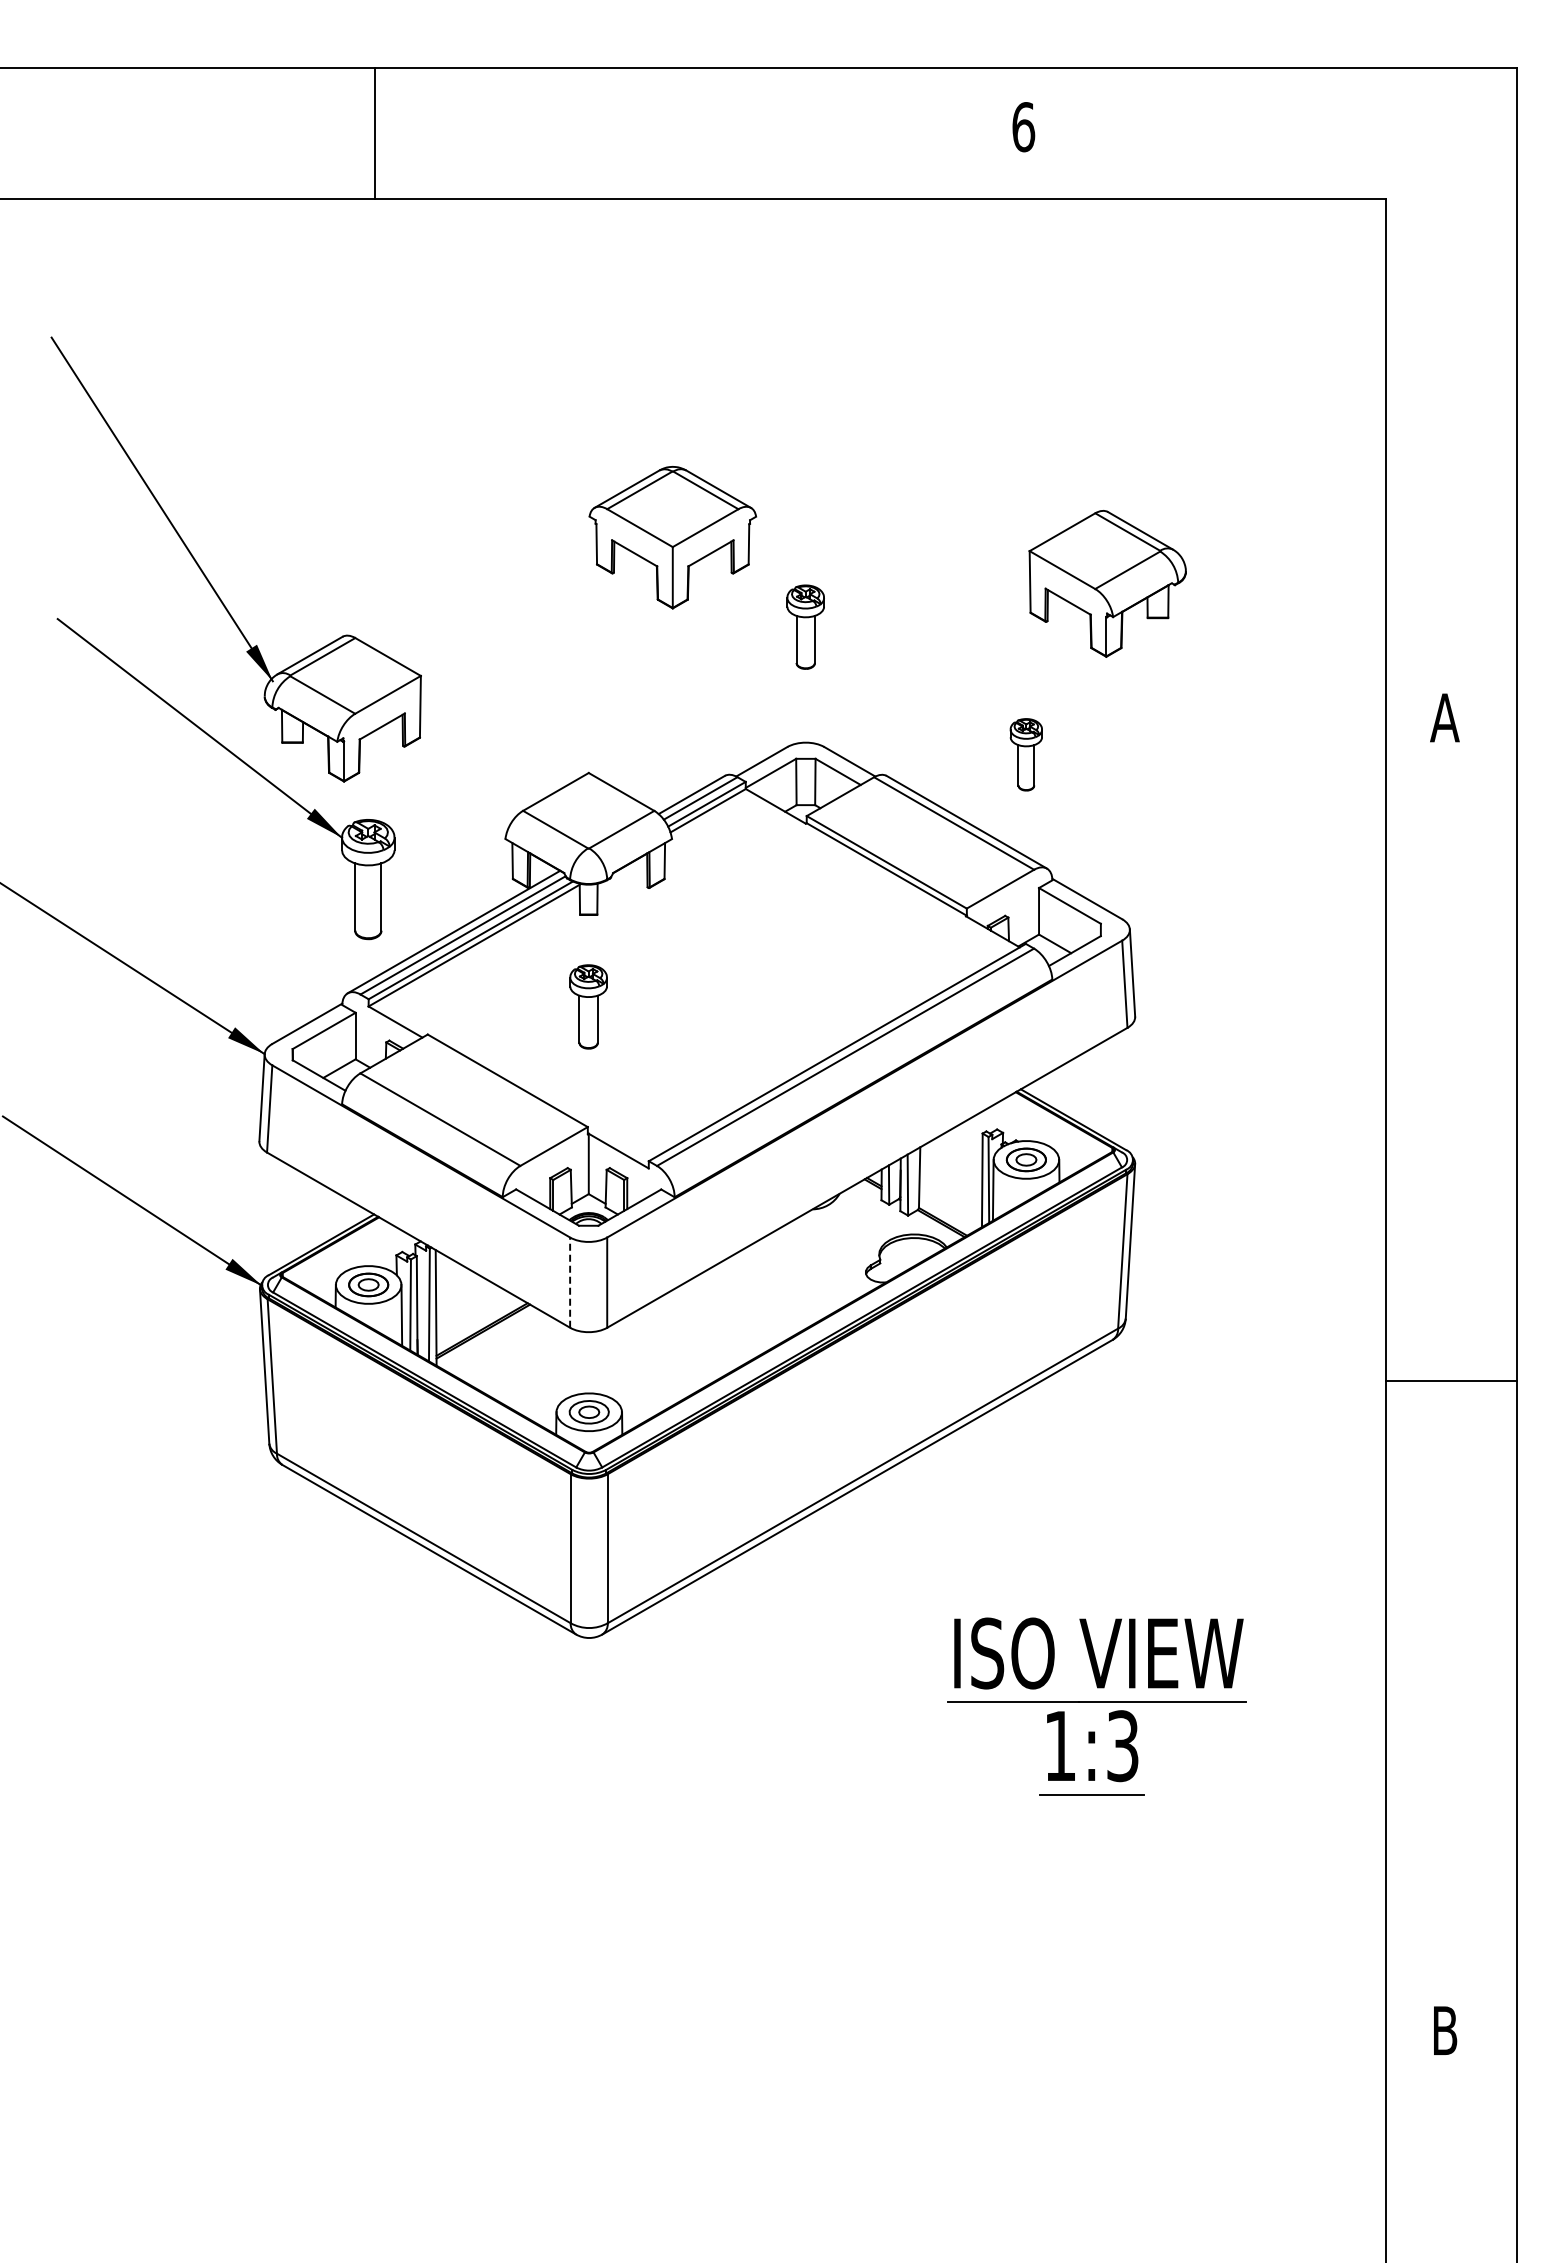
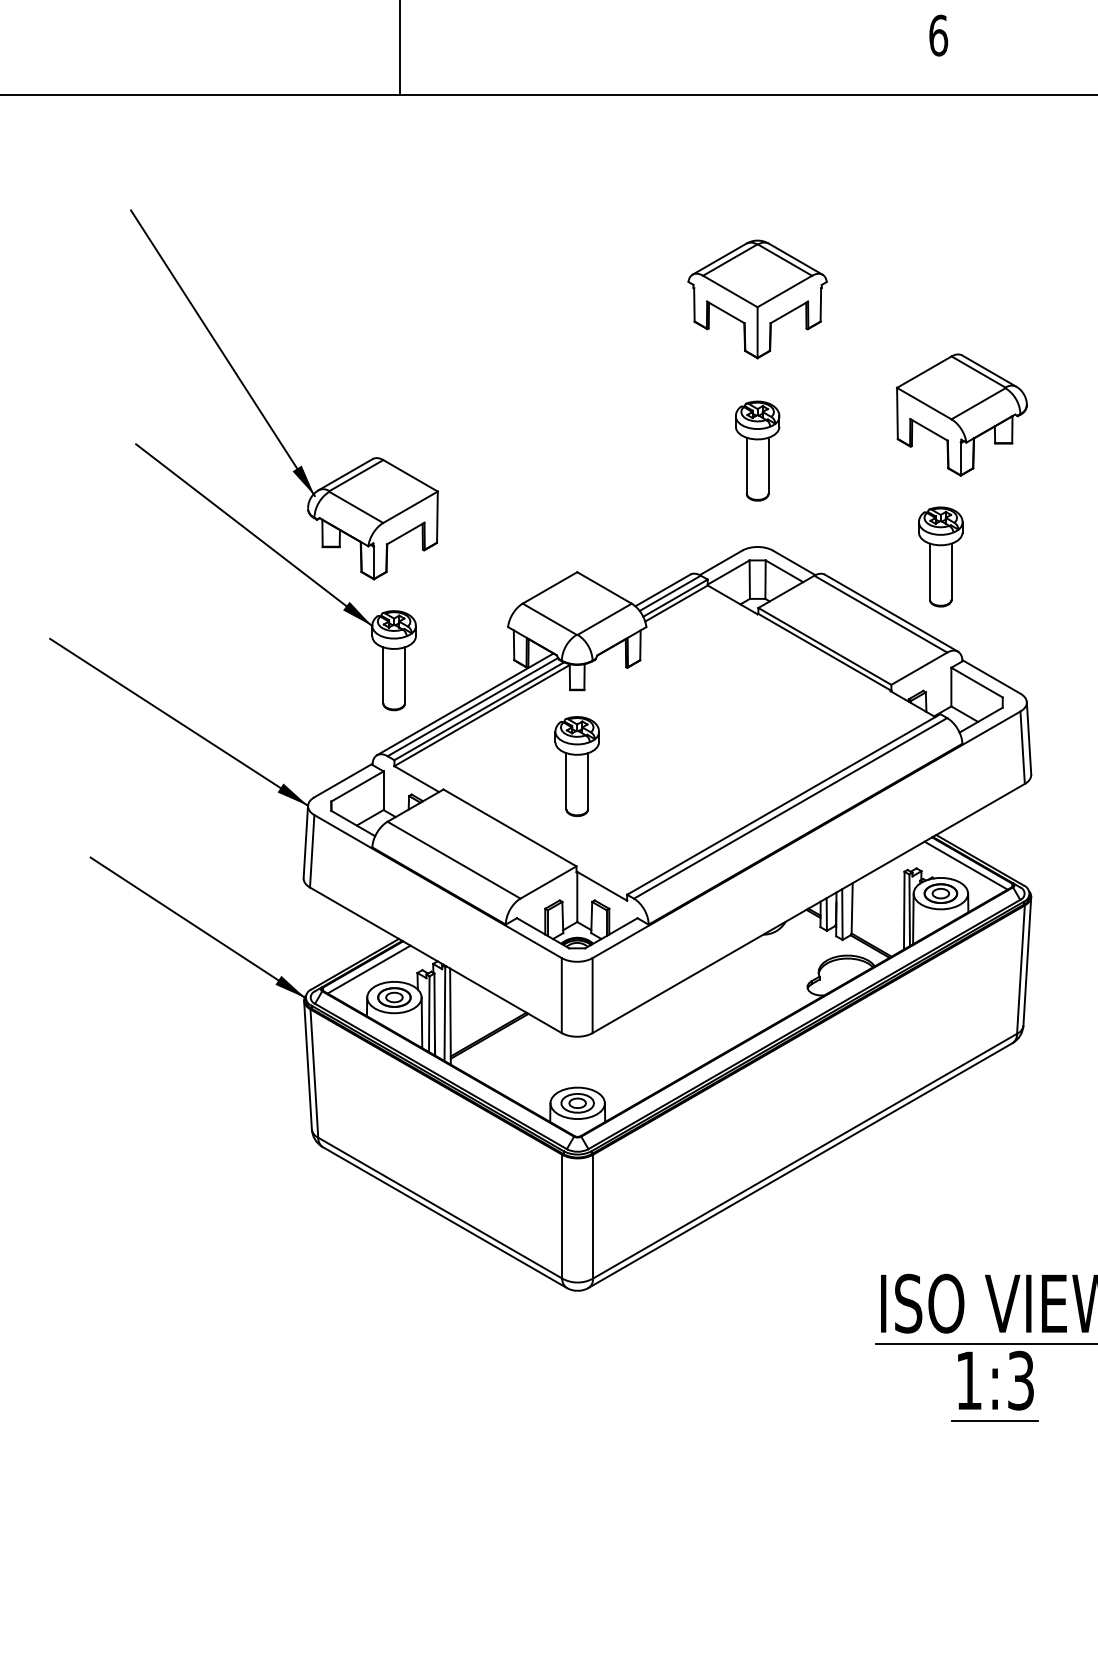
part: (672, 537) -> (757, 299), moved
part: (1107, 583) -> (961, 414), moved
part: (805, 626) -> (757, 450), size x1.43
part: (1026, 754) -> (940, 556), size x1.67
part: (588, 1006) -> (577, 766), size x1.43
line: (1056, 1126) -> (965, 865), added
line: (338, 1251) -> (369, 969), added
line: (570, 1282) -> (562, 995), dashed -> solid

